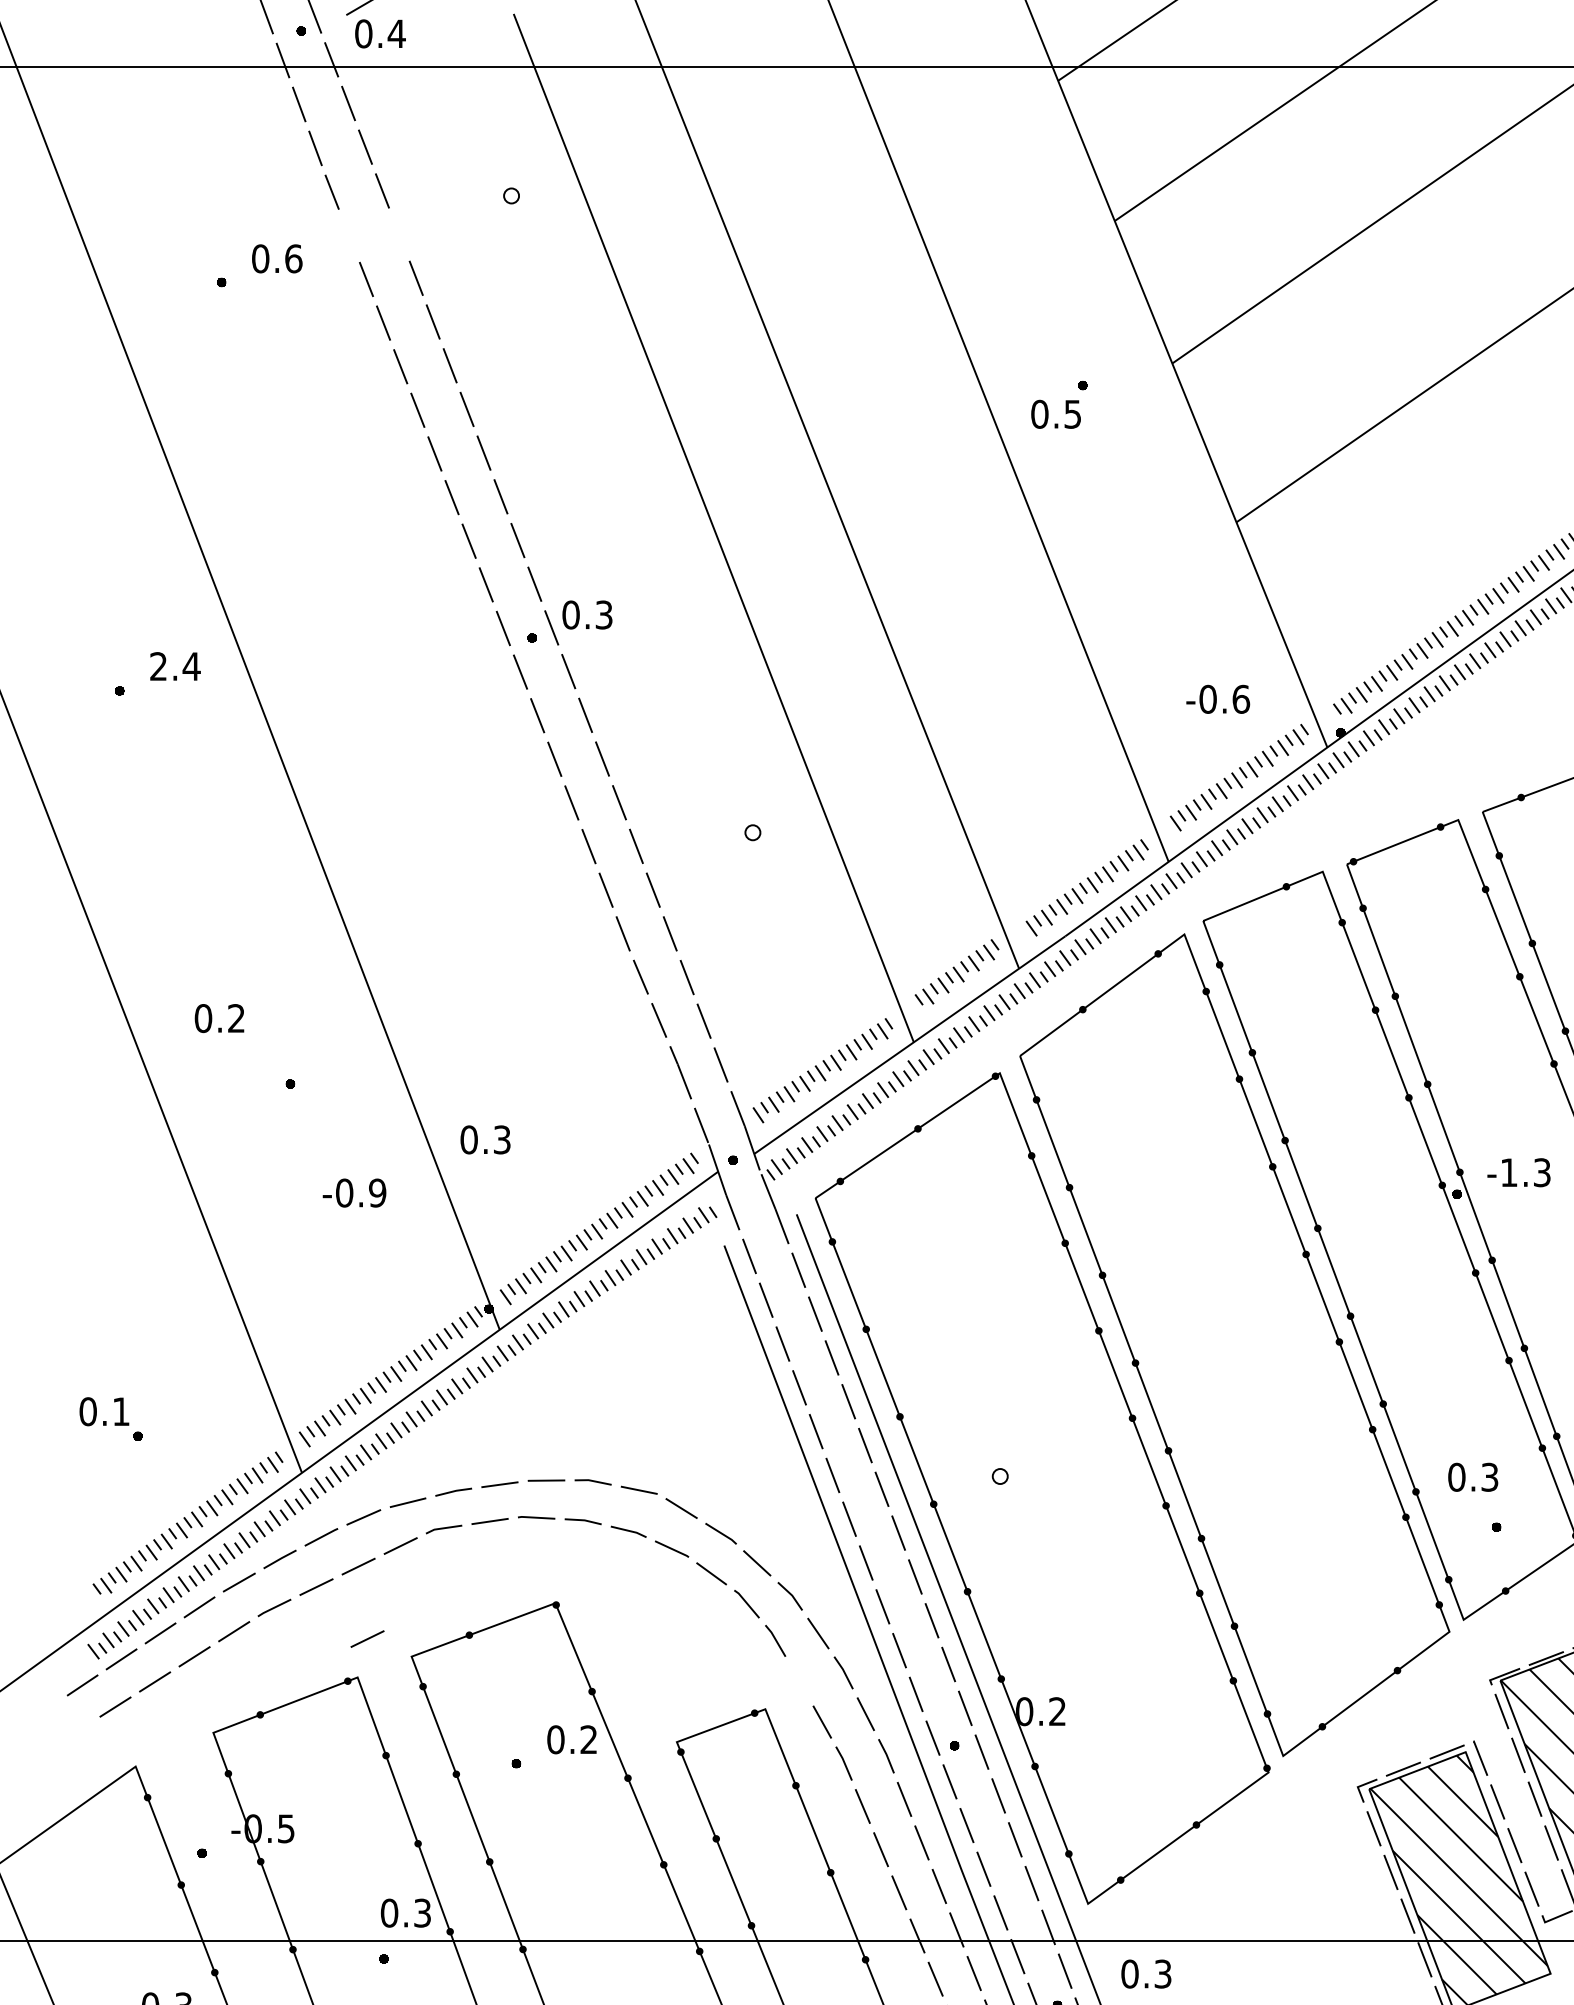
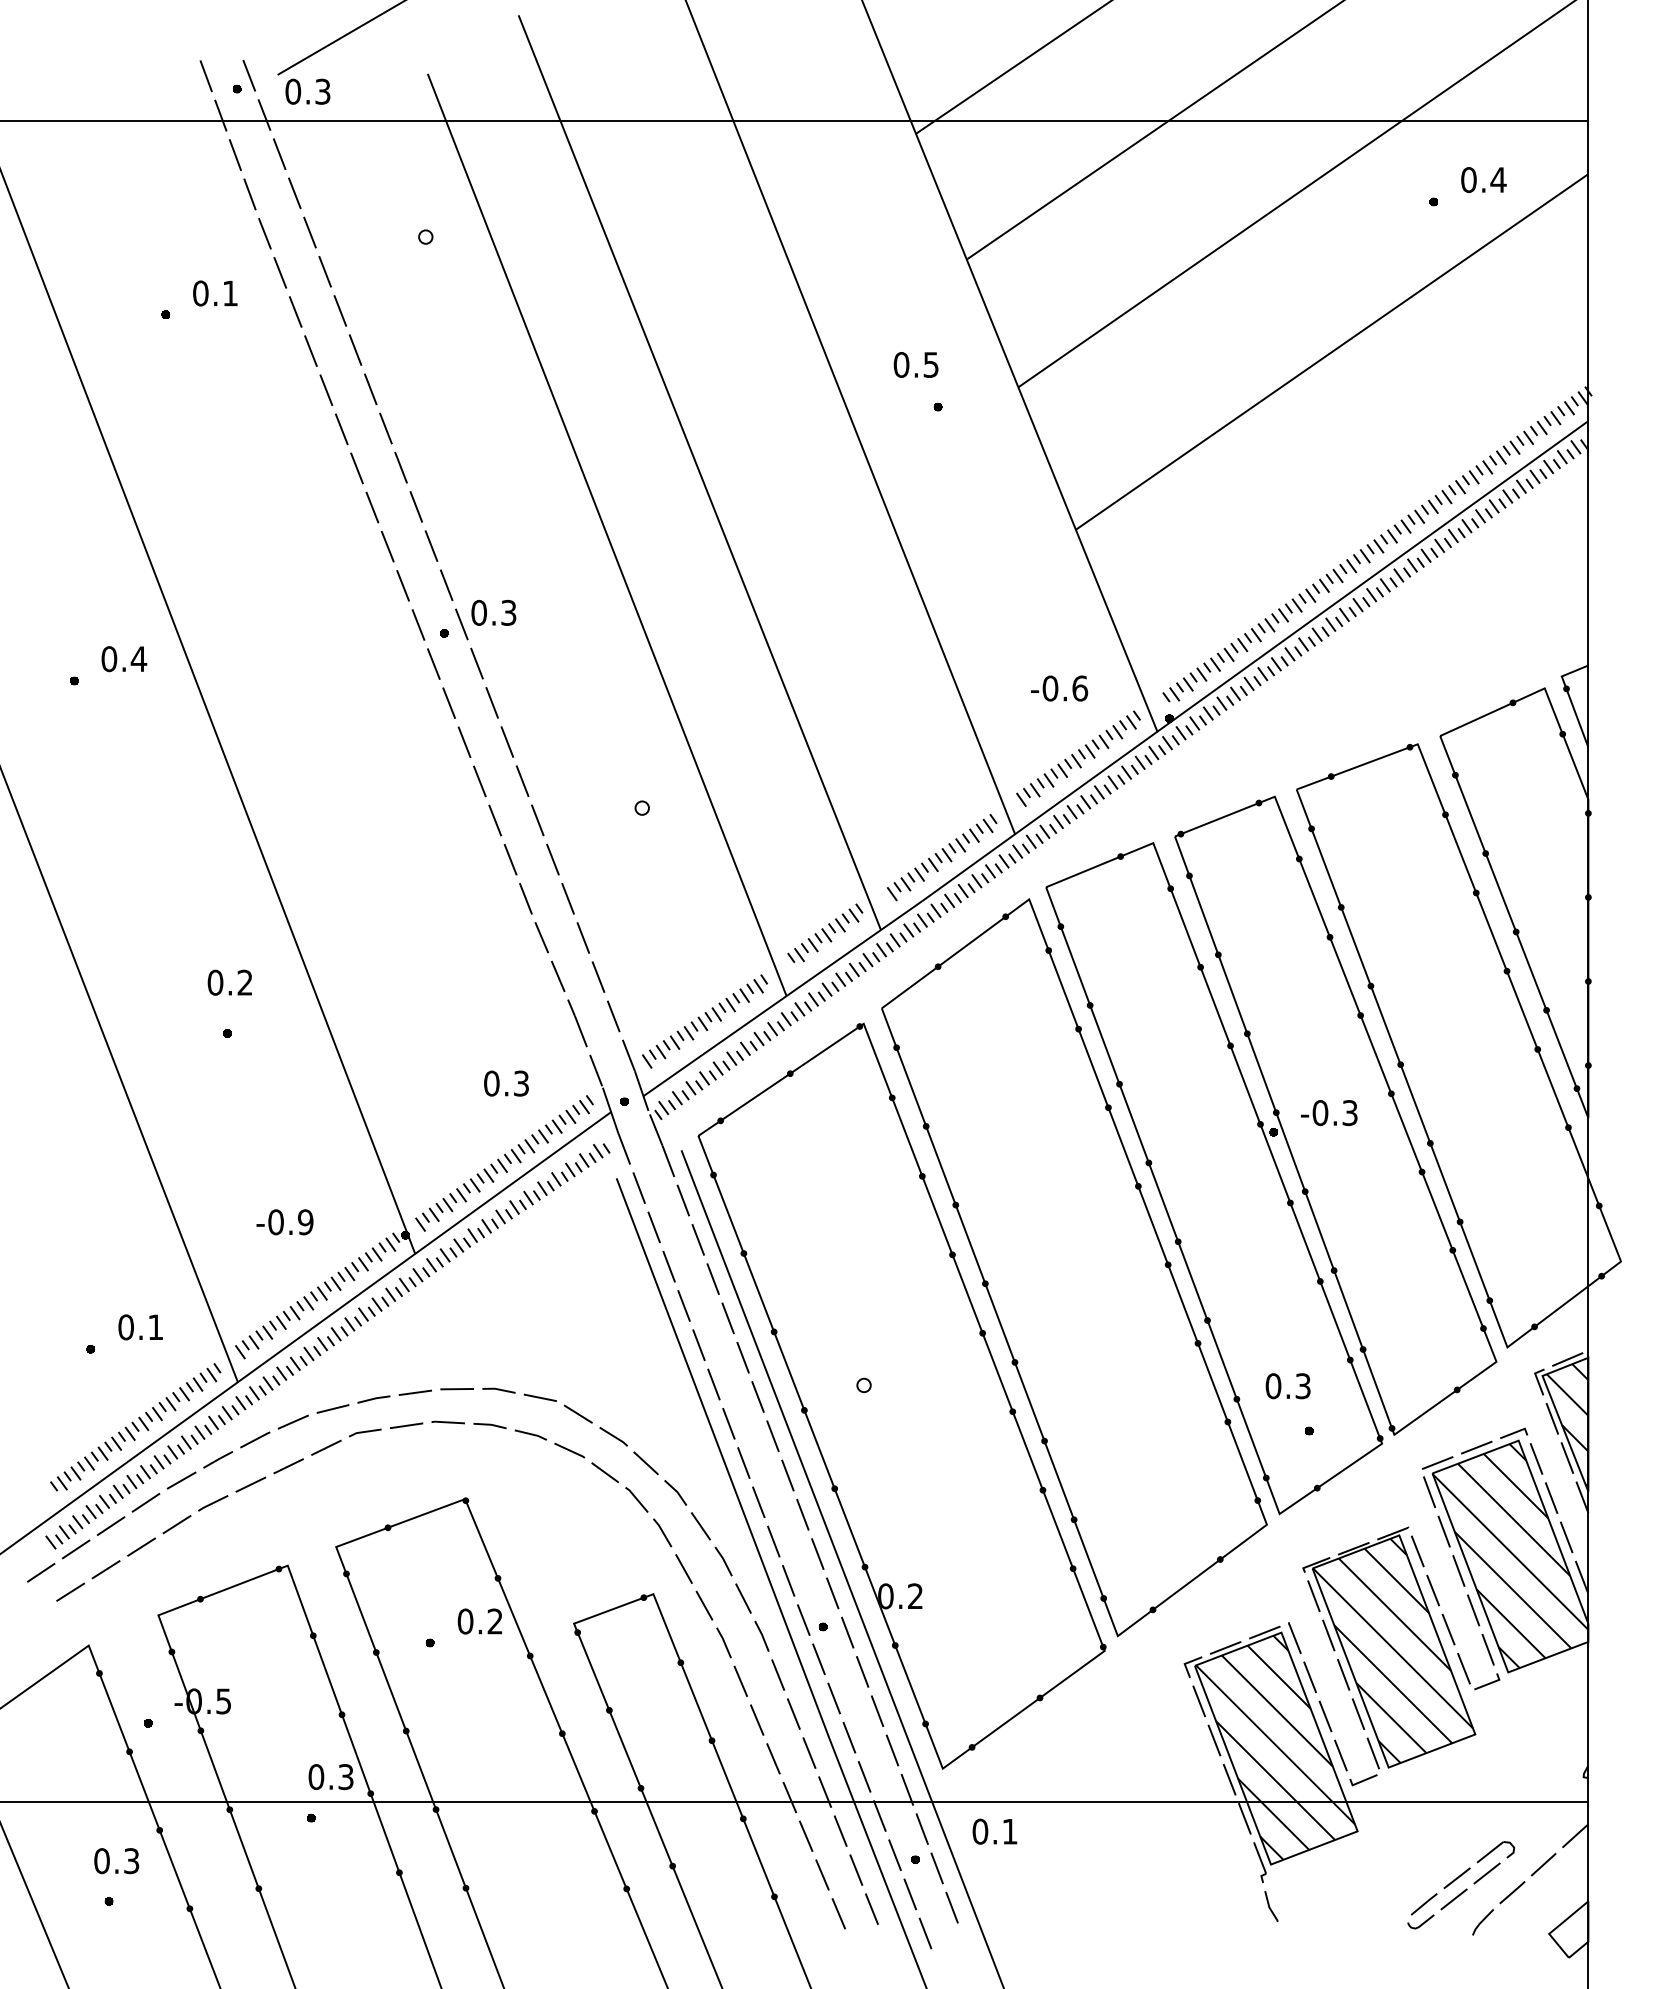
text: (396, 33) -> (322, 91), 0.4 -> 0.3
line: (398, 234) -> (324, 271), added
line: (348, 235) -> (279, 272), added
text: (293, 258) -> (230, 293), 0.6 -> 0.1
text: (1055, 413) -> (915, 364), moved
text: (158, 666) -> (109, 659), 2.4 -> 0.4
text: (219, 1018) -> (229, 982), moved
text: (485, 1139) -> (506, 1083), moved
text: (1509, 1173) -> (1320, 1113), -1.3 -> -0.3
text: (353, 1193) -> (284, 1222), moved
text: (104, 1411) -> (140, 1327), moved
line: (367, 1639) -> (296, 1531), removed
line: (798, 1680) -> (683, 1568), added
text: (1162, 1973) -> (1009, 1831), 0.3 -> 0.1

